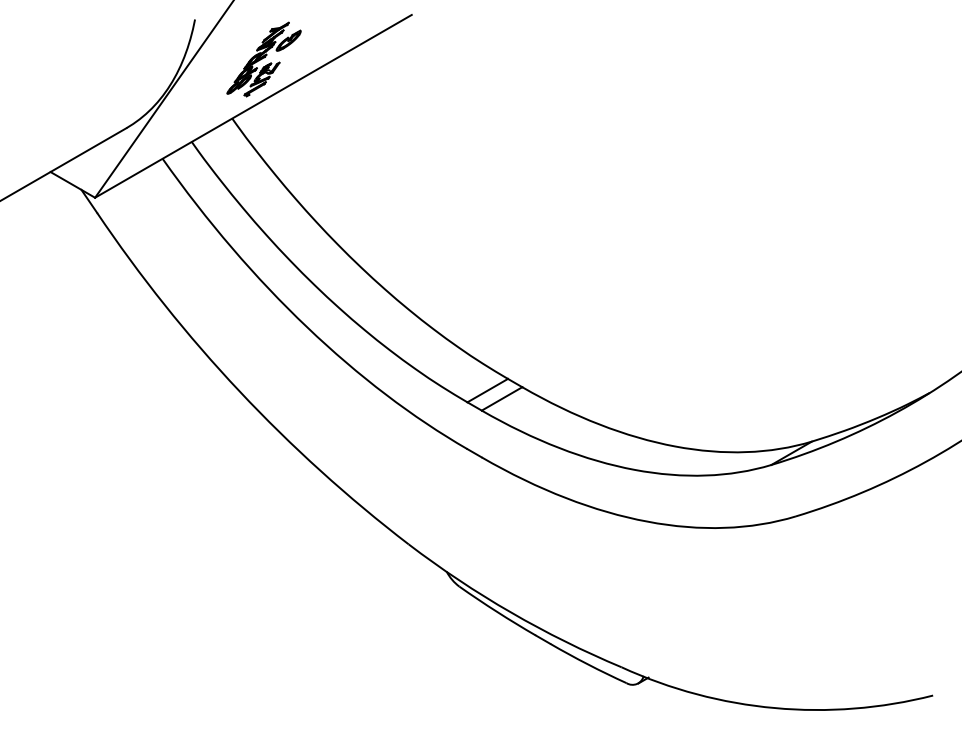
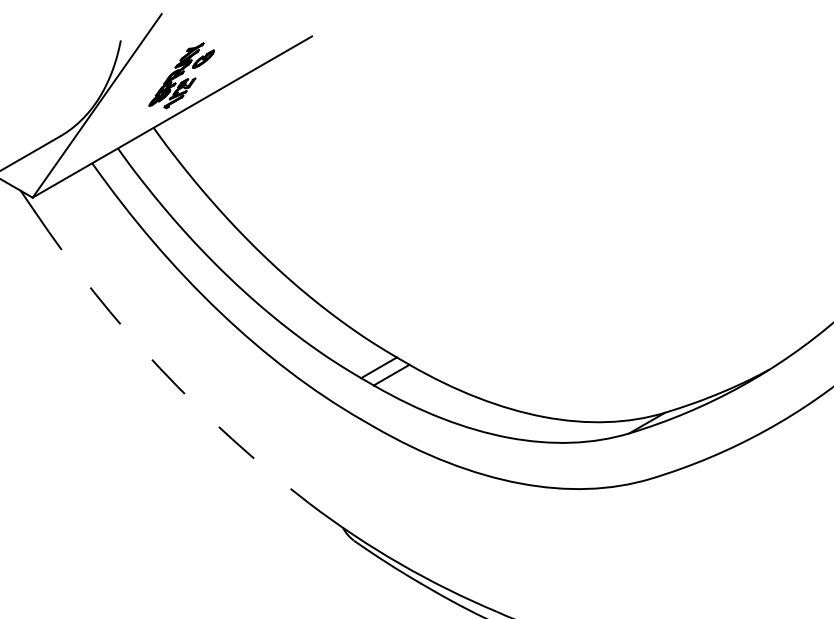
arc: (239, 391) -> (160, 368), solid -> dashed

